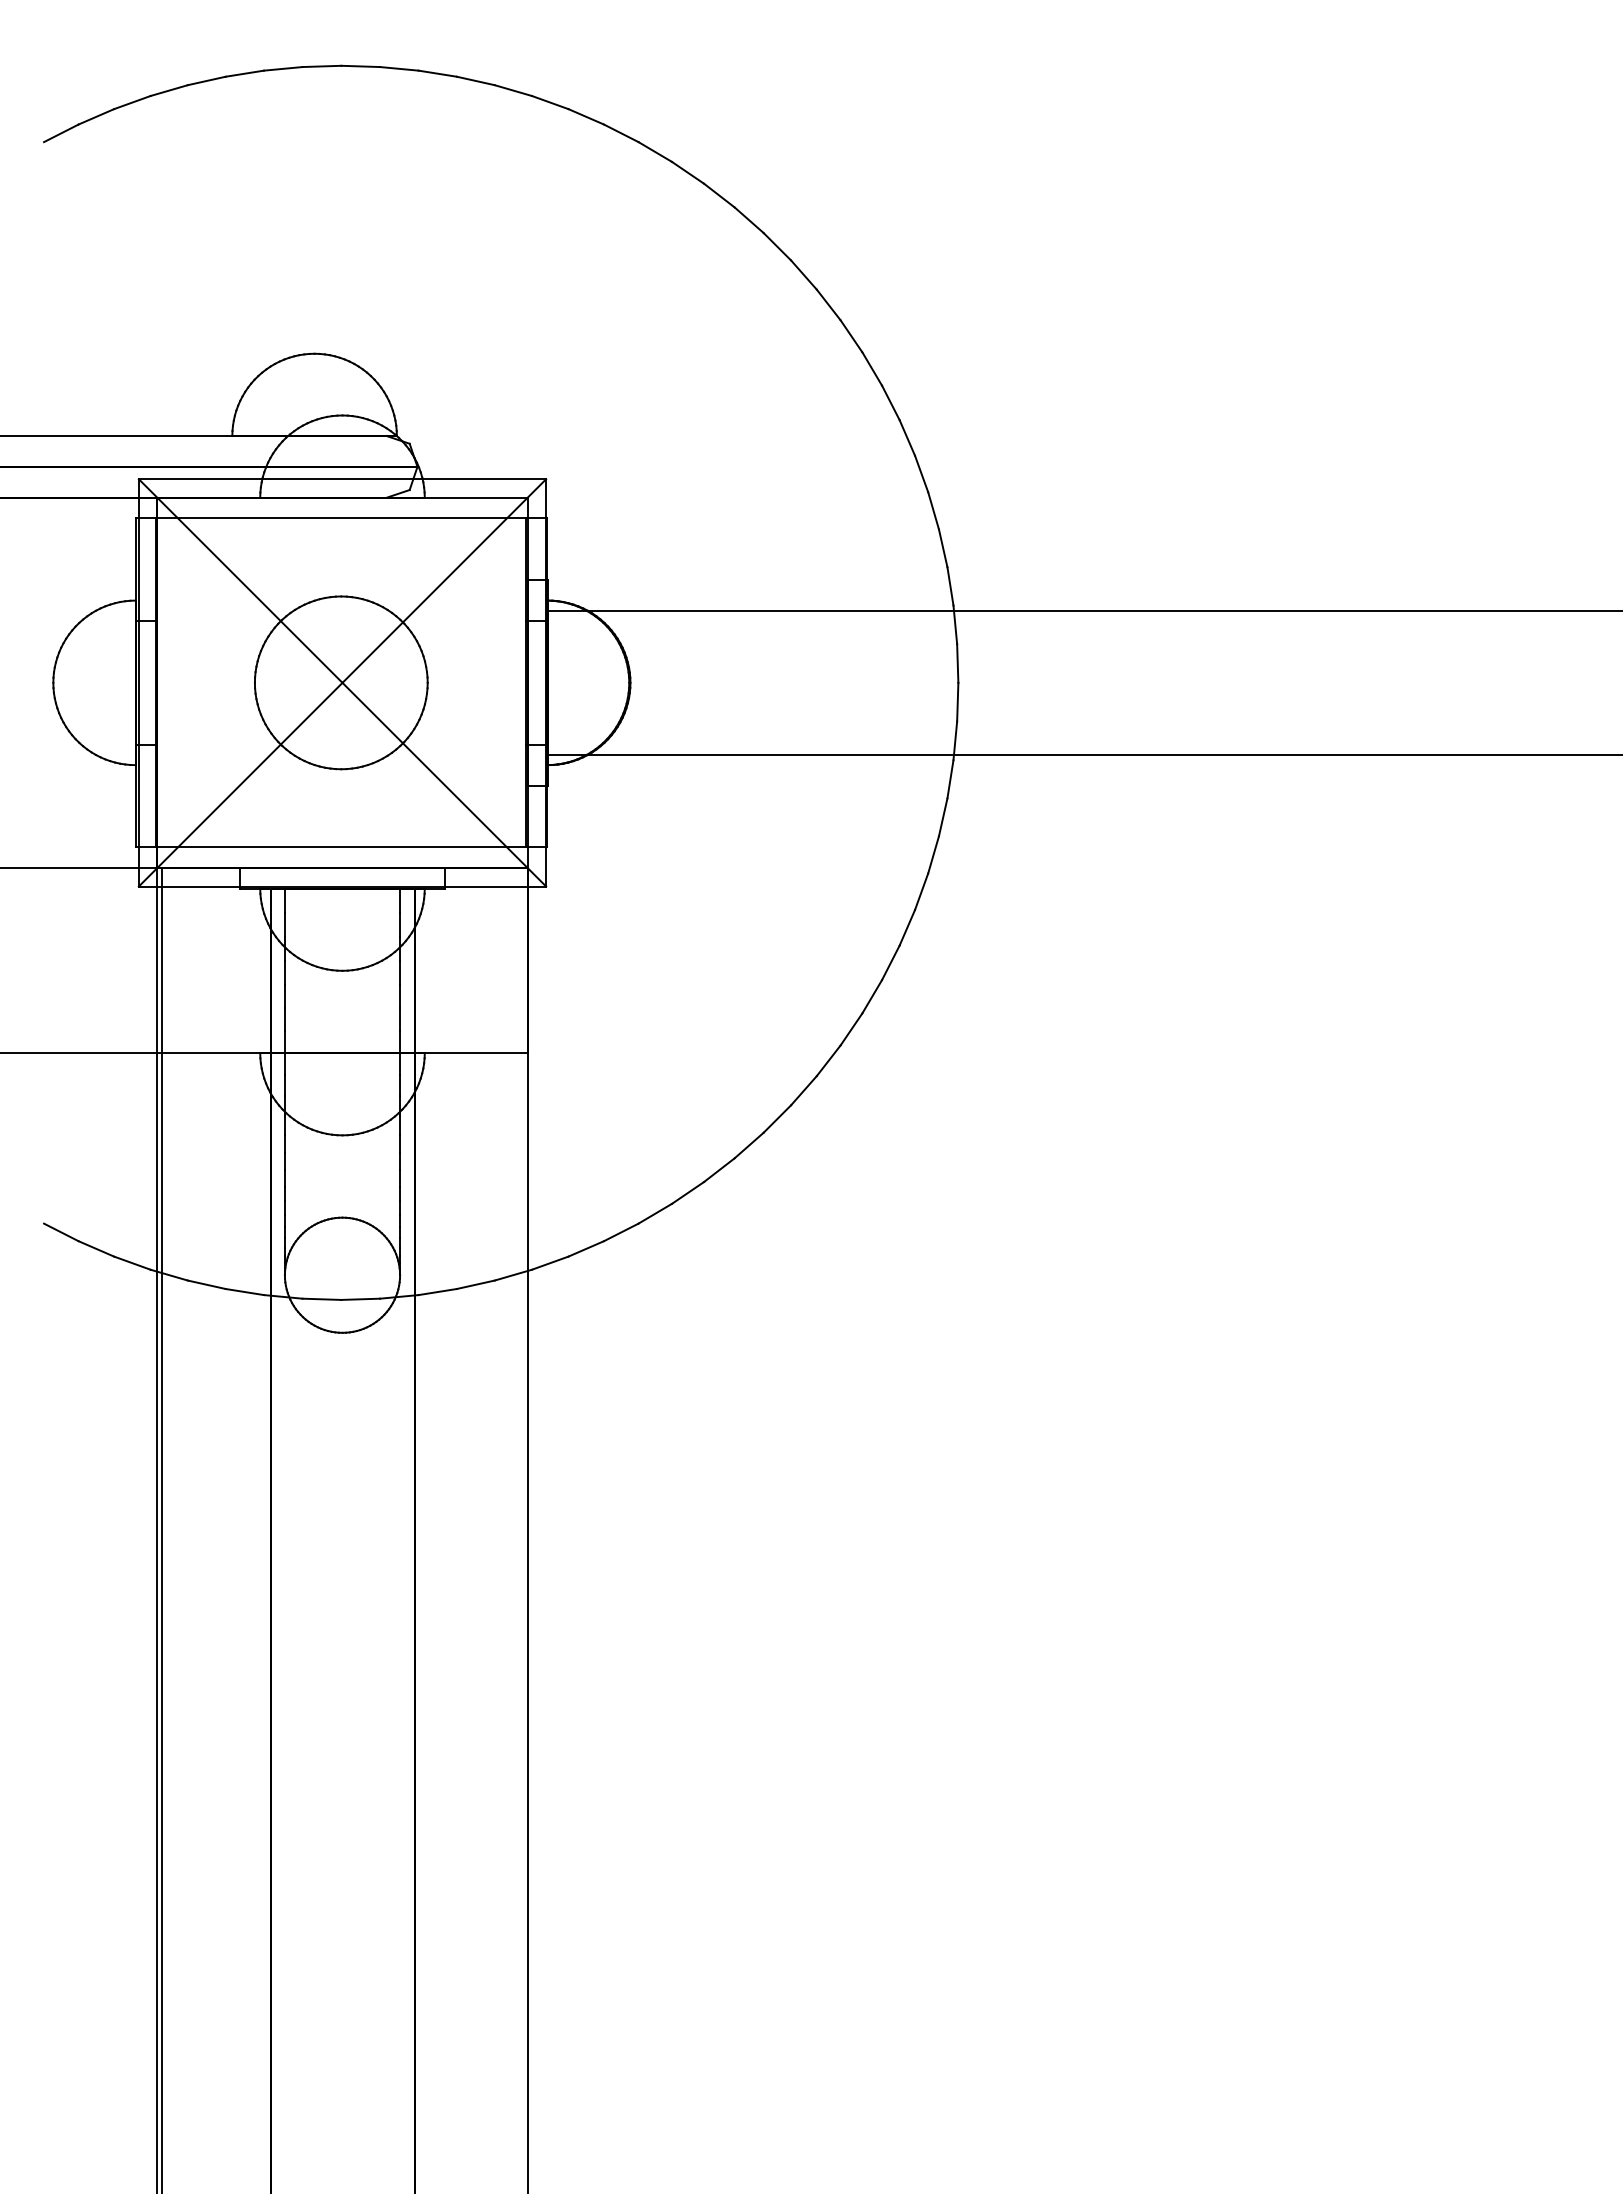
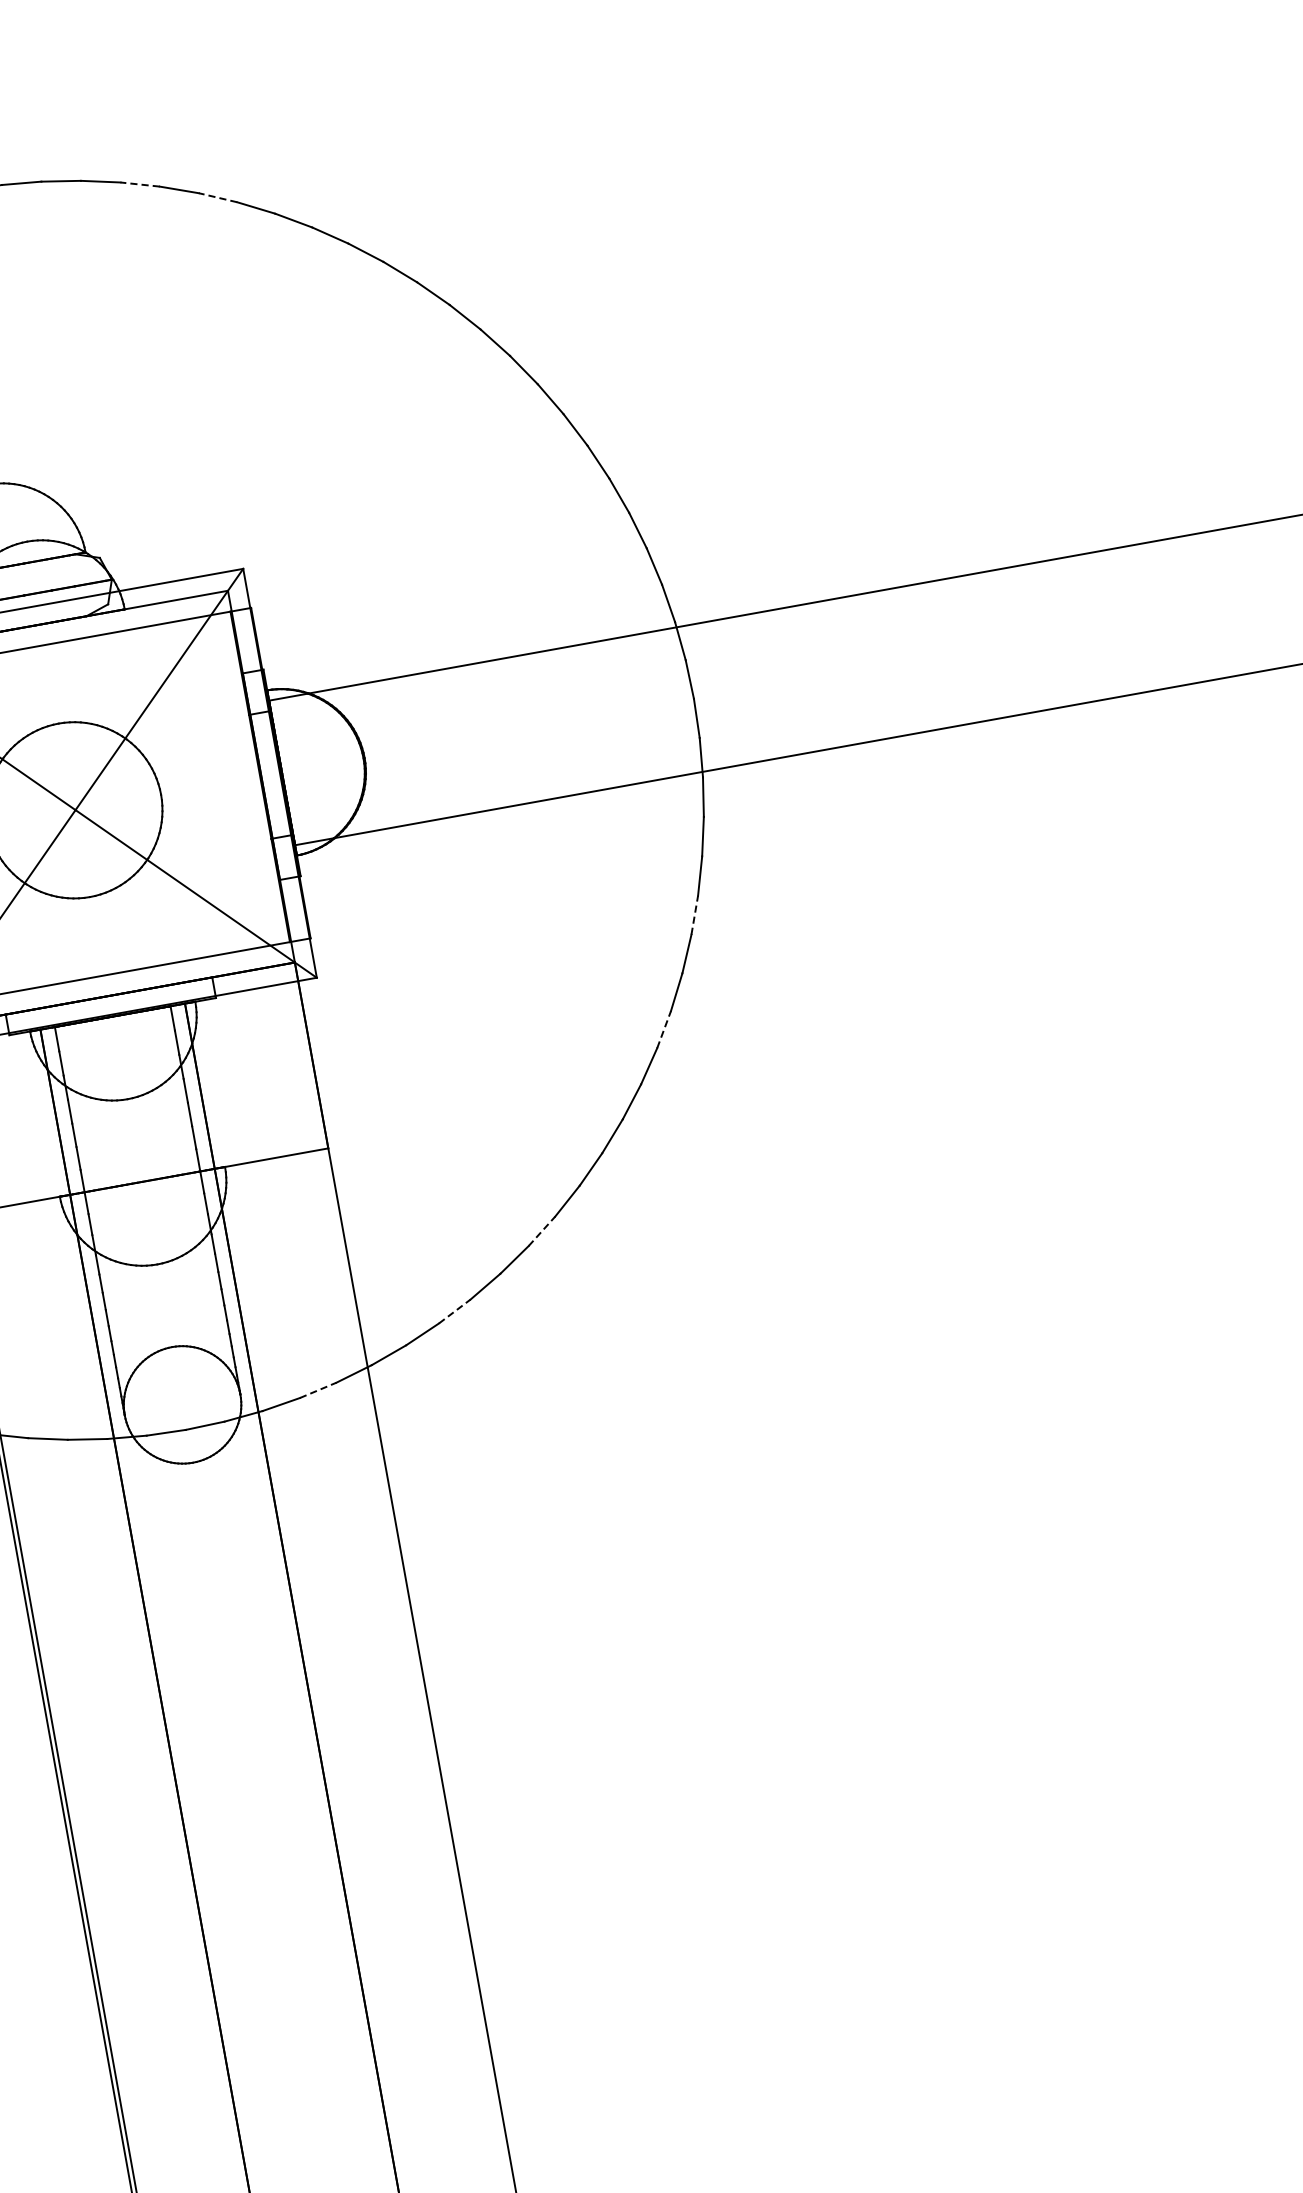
line: (512, 90) -> (139, 184), solid -> dashed
line: (585, 116) -> (217, 197), solid -> dashed
line: (921, 891) -> (694, 914), solid -> dashed
line: (872, 996) -> (664, 1029), solid -> dashed
line: (719, 1169) -> (542, 1230), solid -> dashed
line: (621, 1232) -> (454, 1311), solid -> dashed
line: (476, 1284) -> (318, 1389), solid -> dashed

